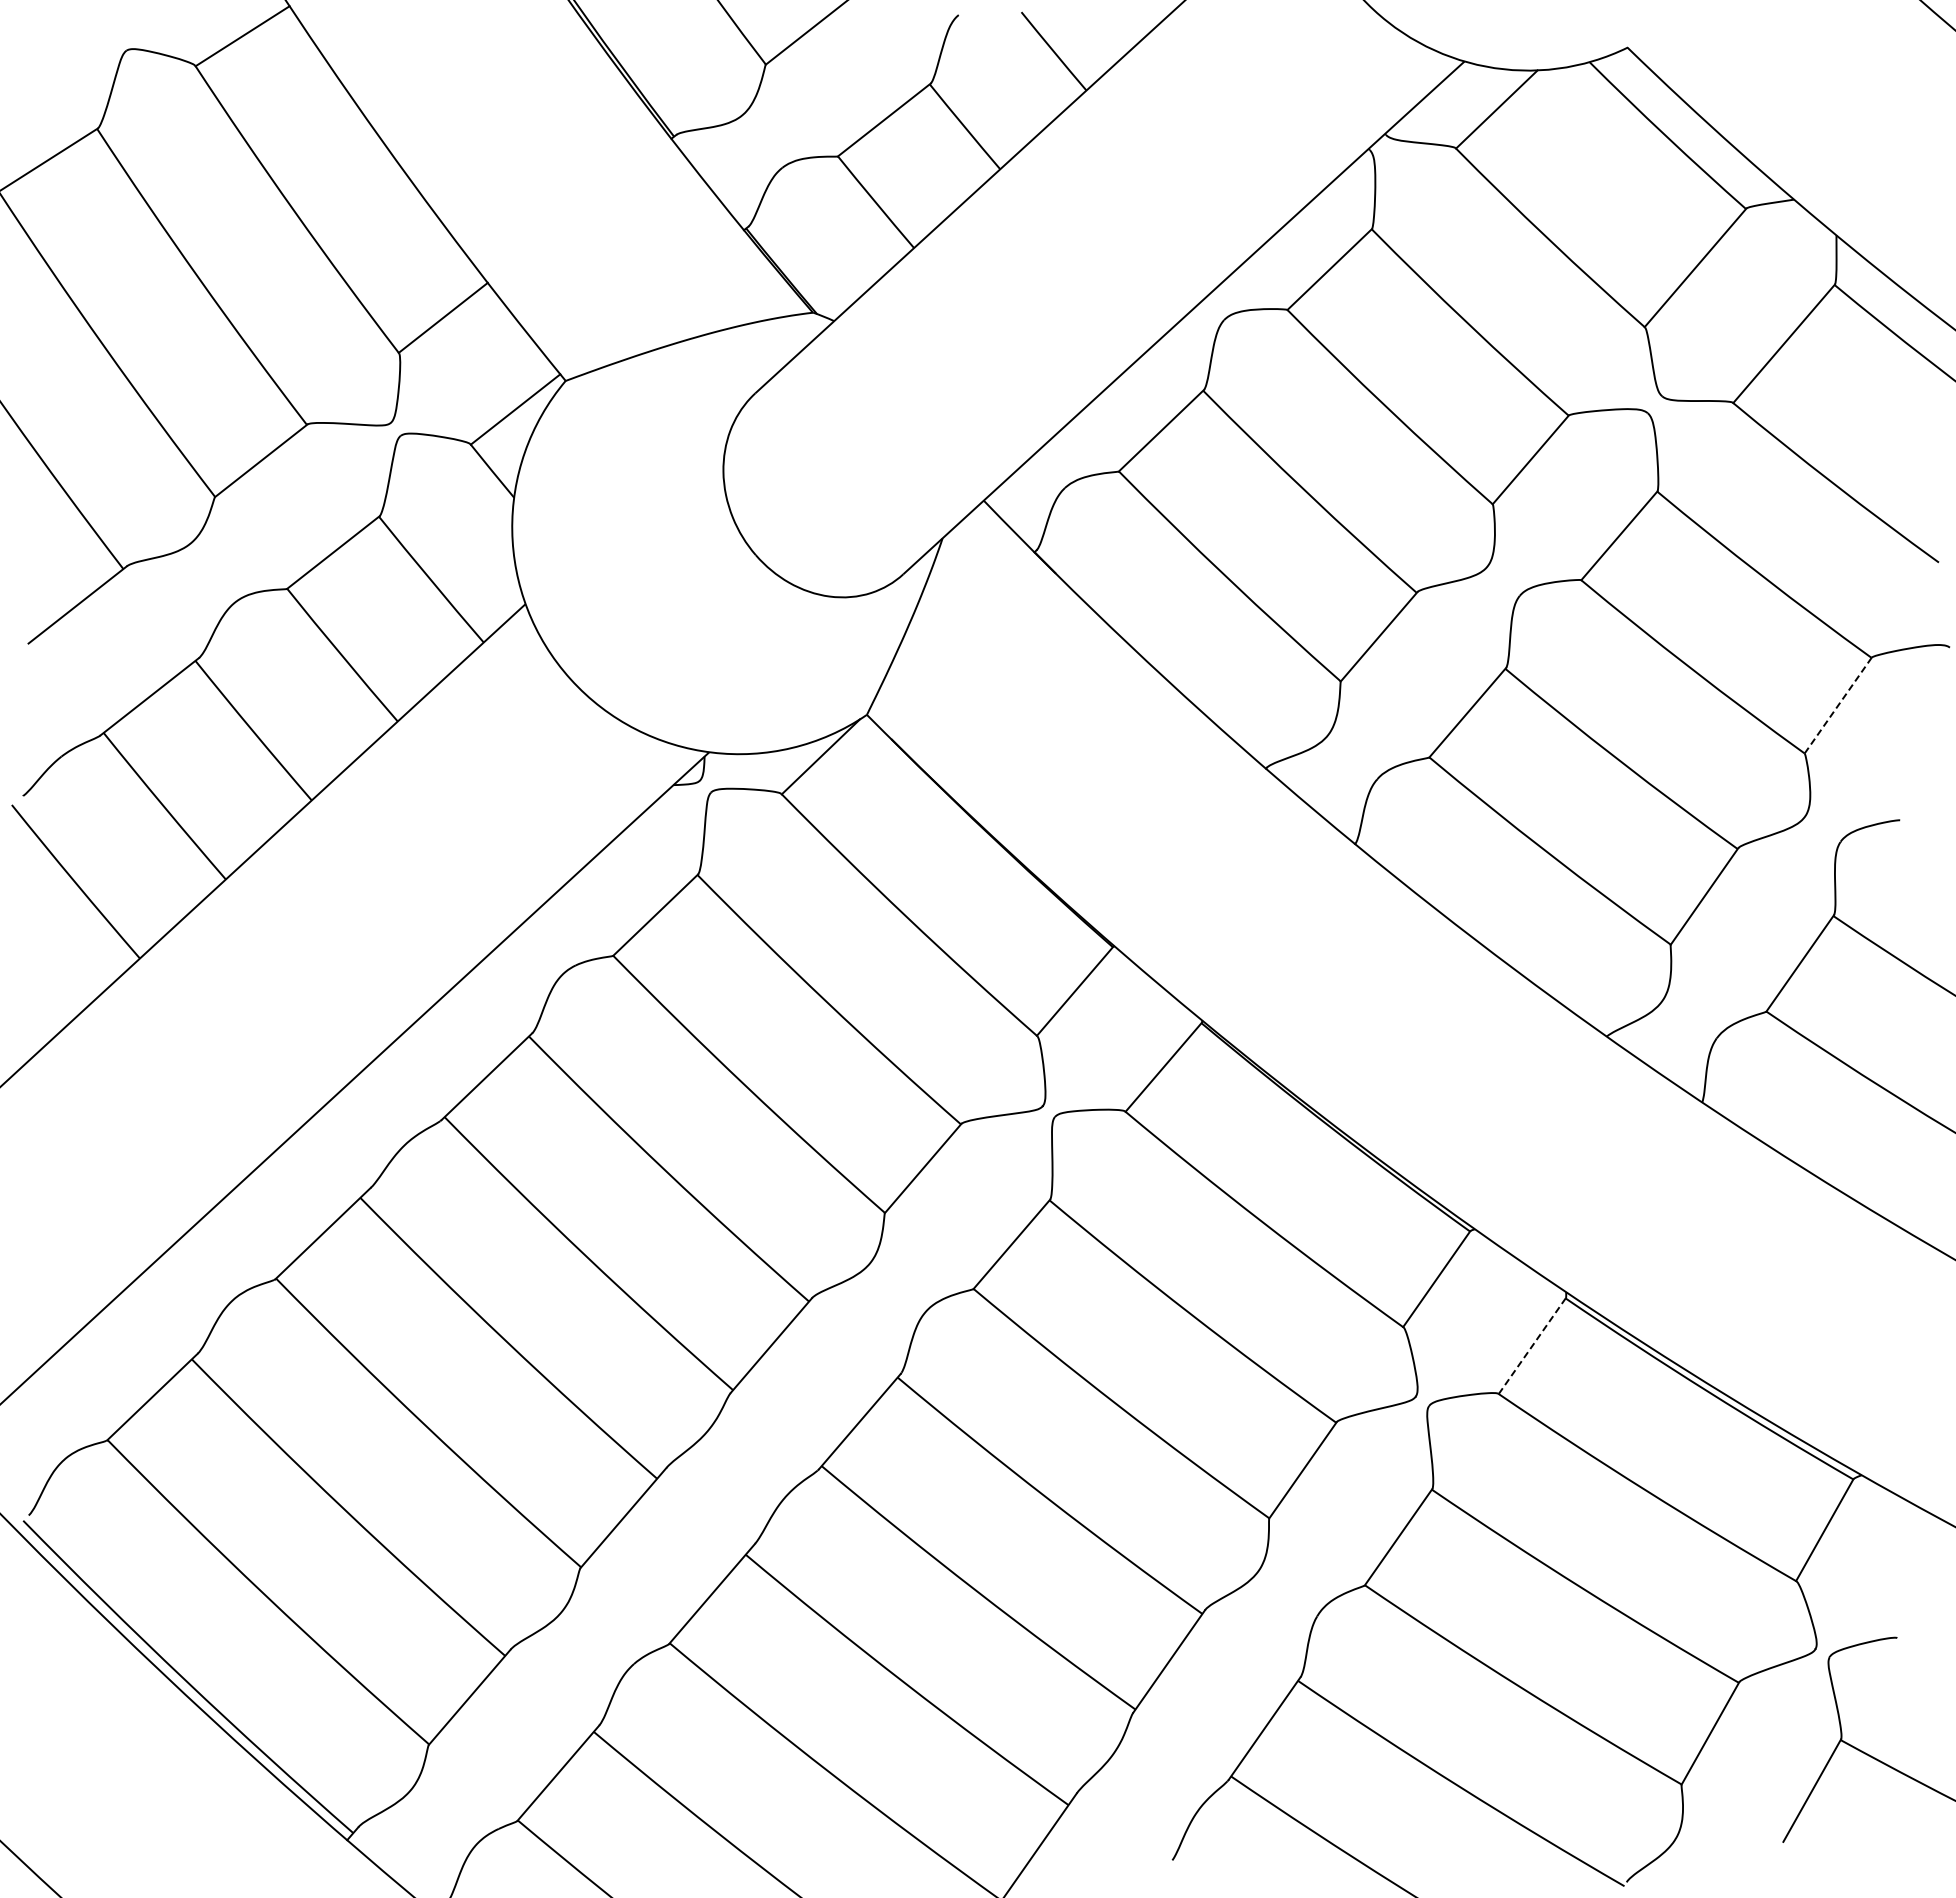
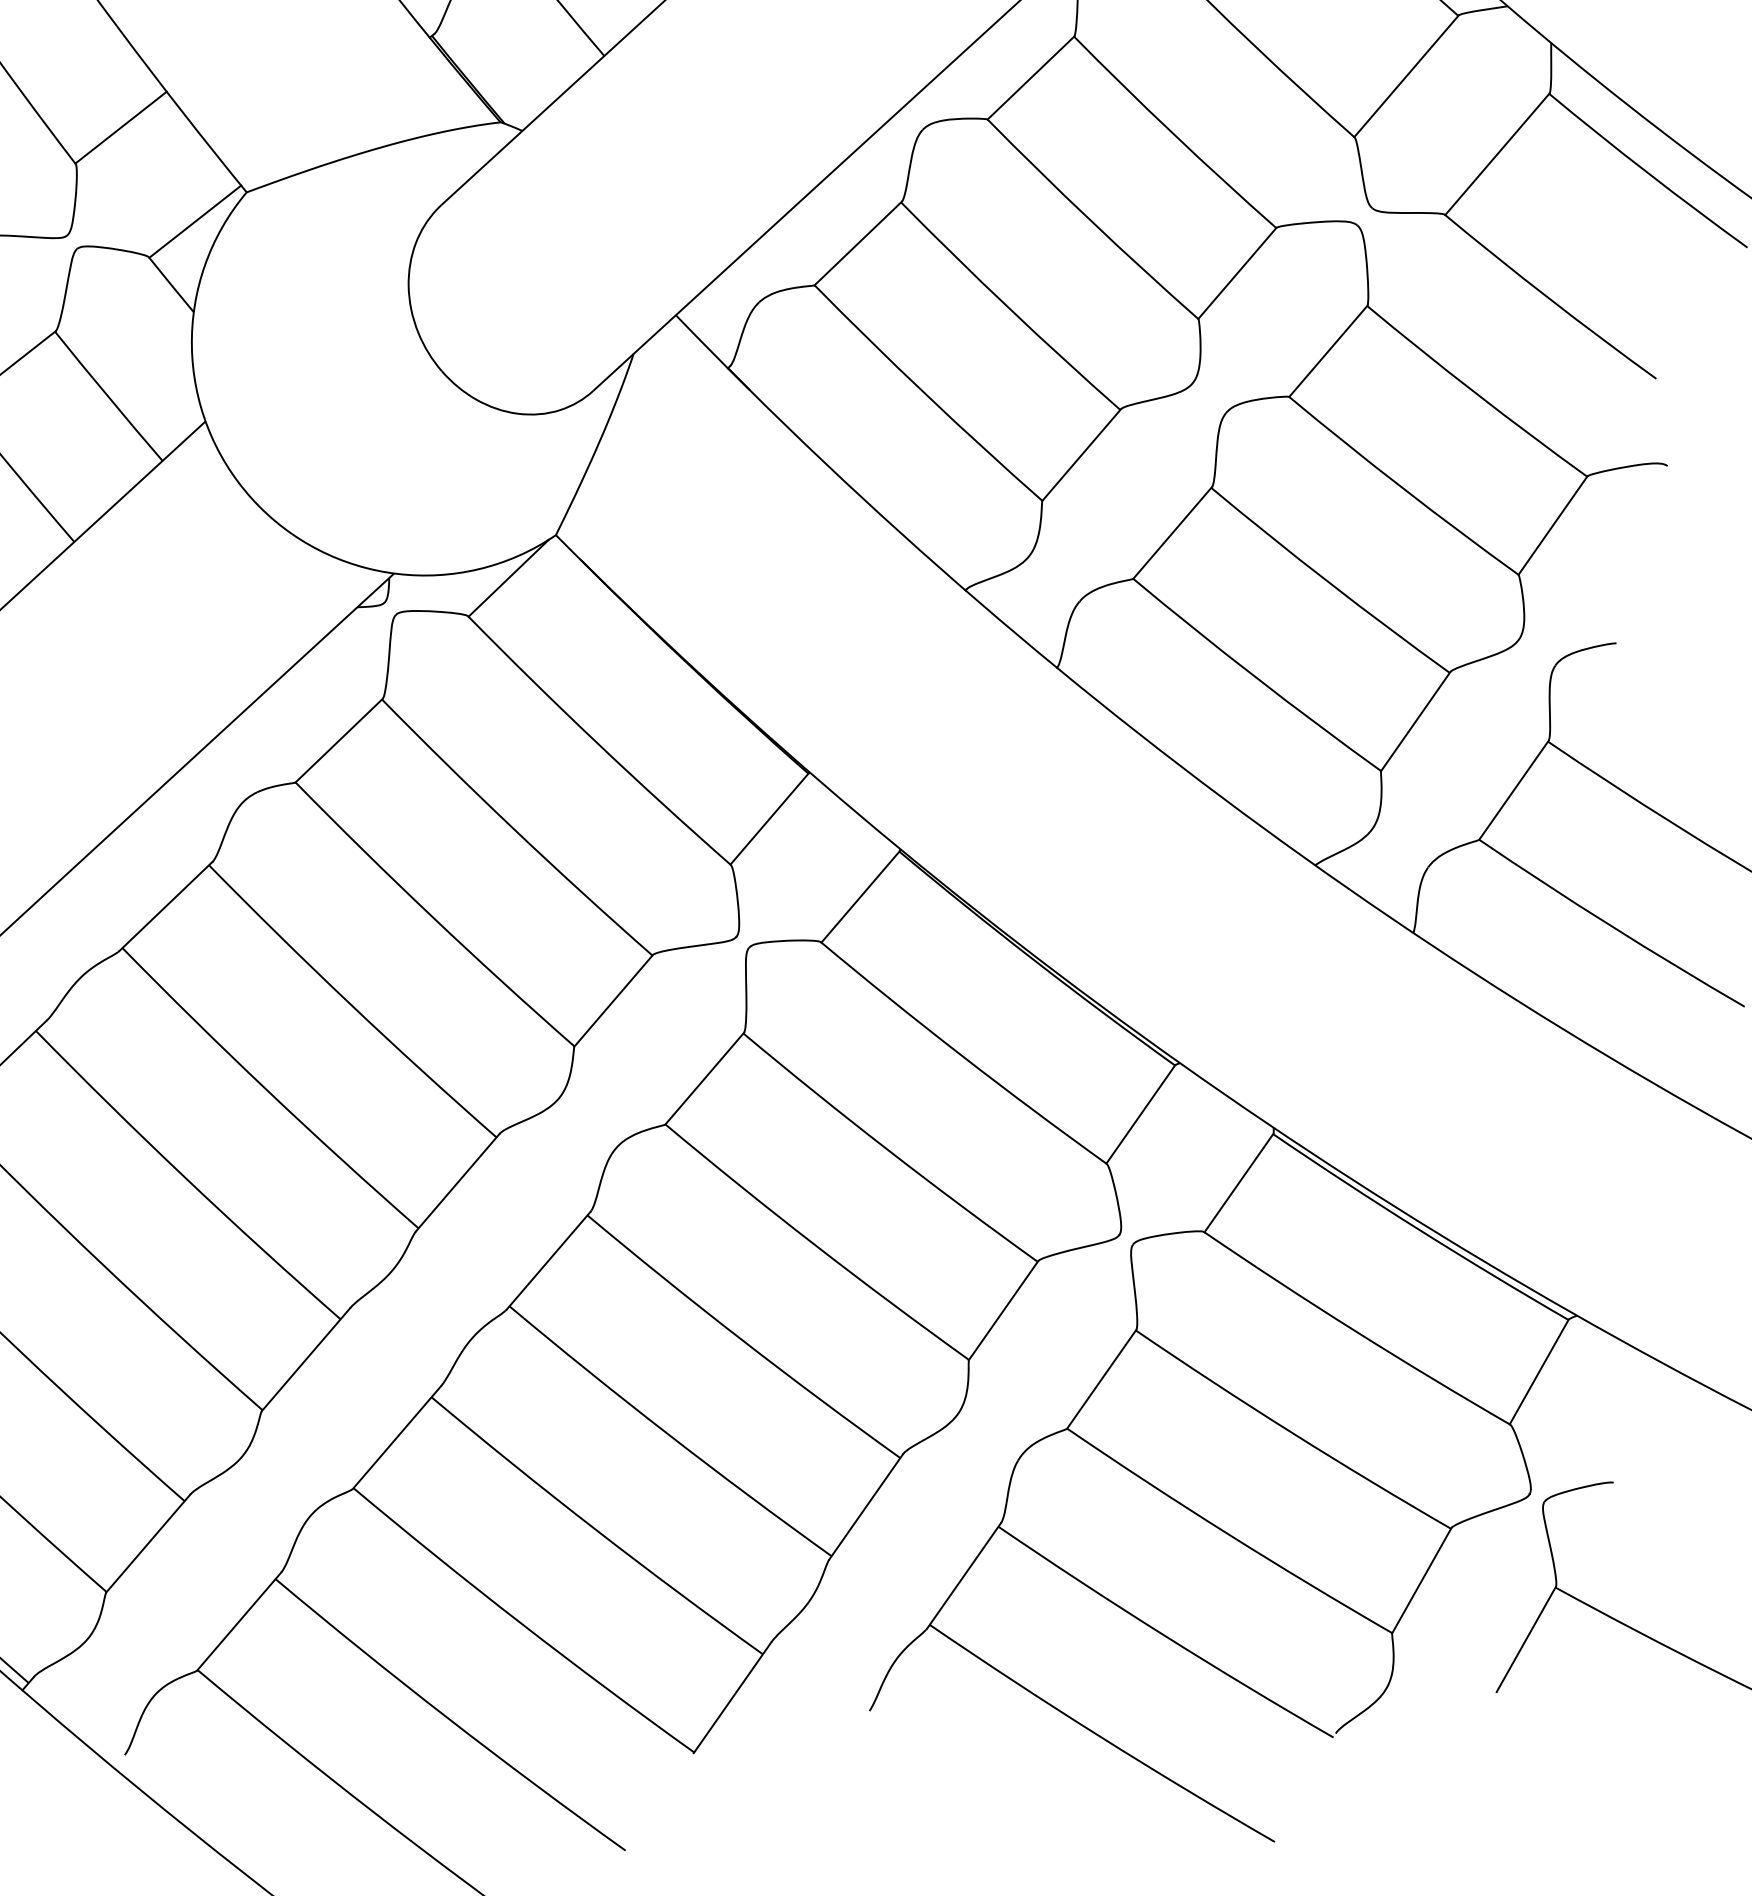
line: (1838, 705) -> (1553, 525), dashed -> solid
line: (1532, 1346) -> (1239, 1183), dashed -> solid

